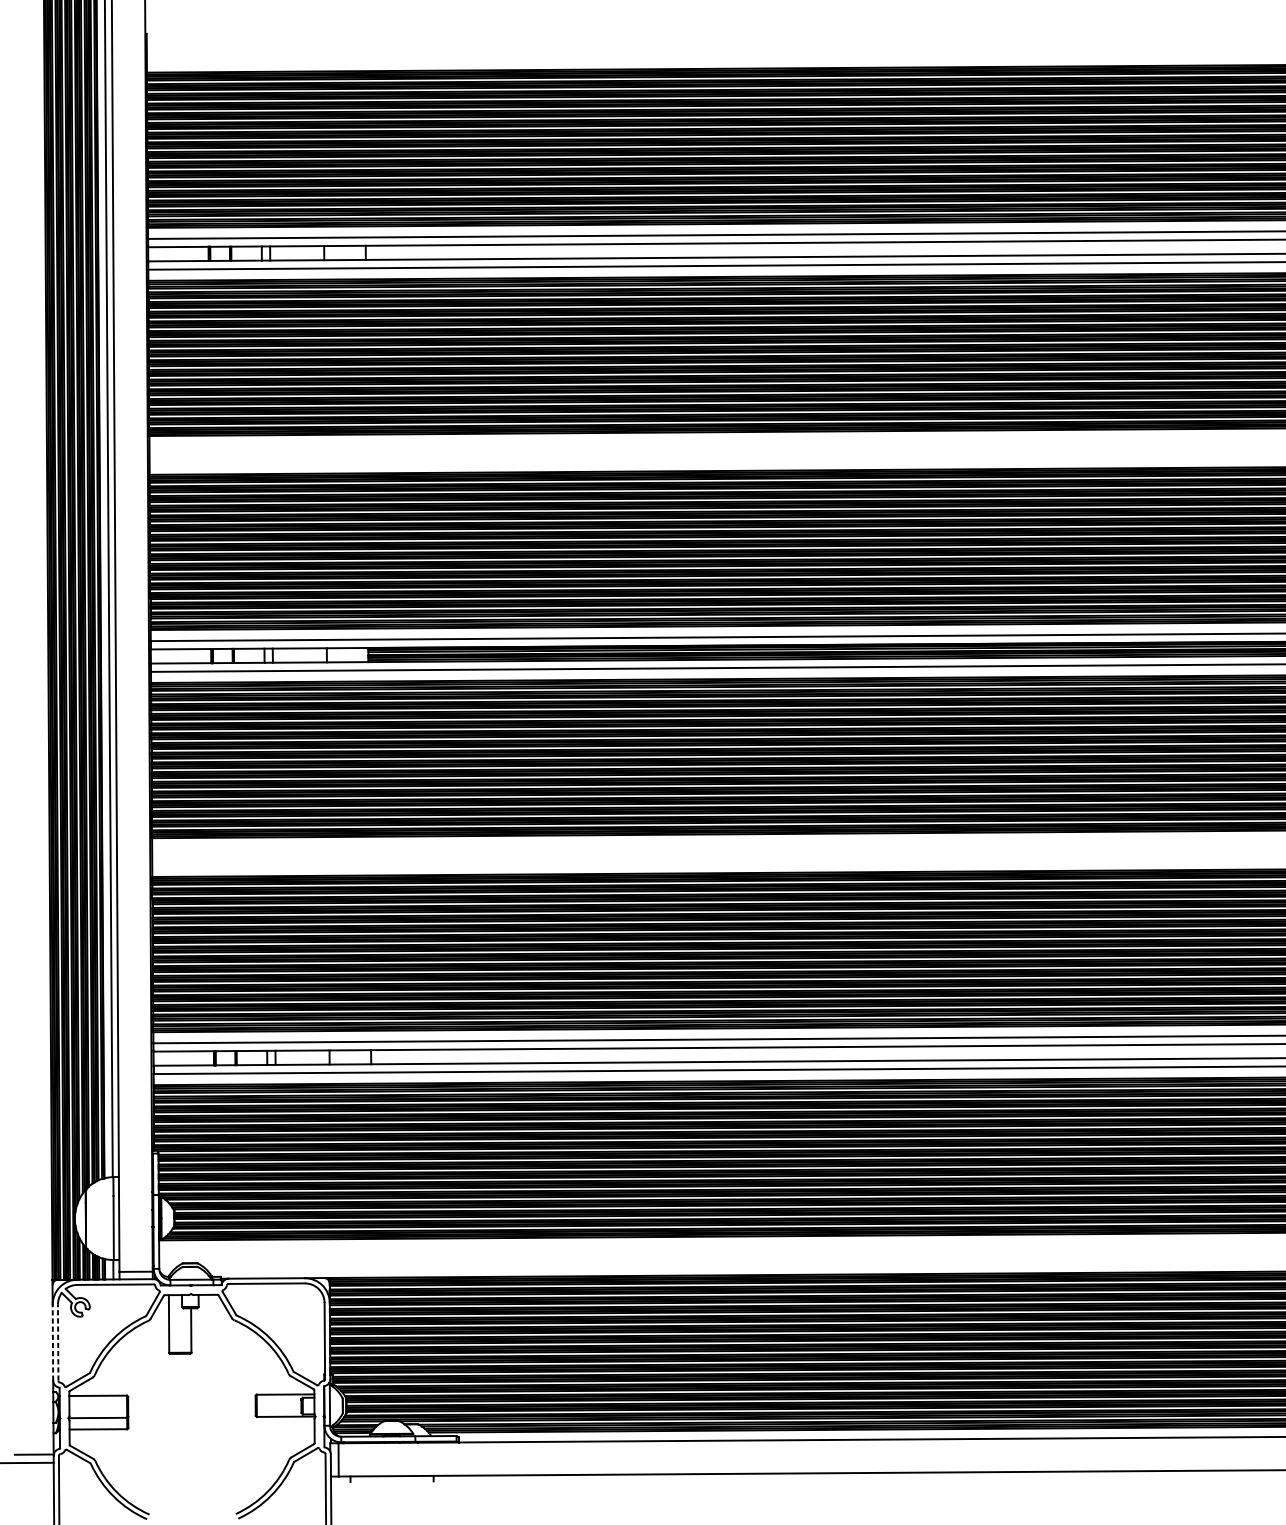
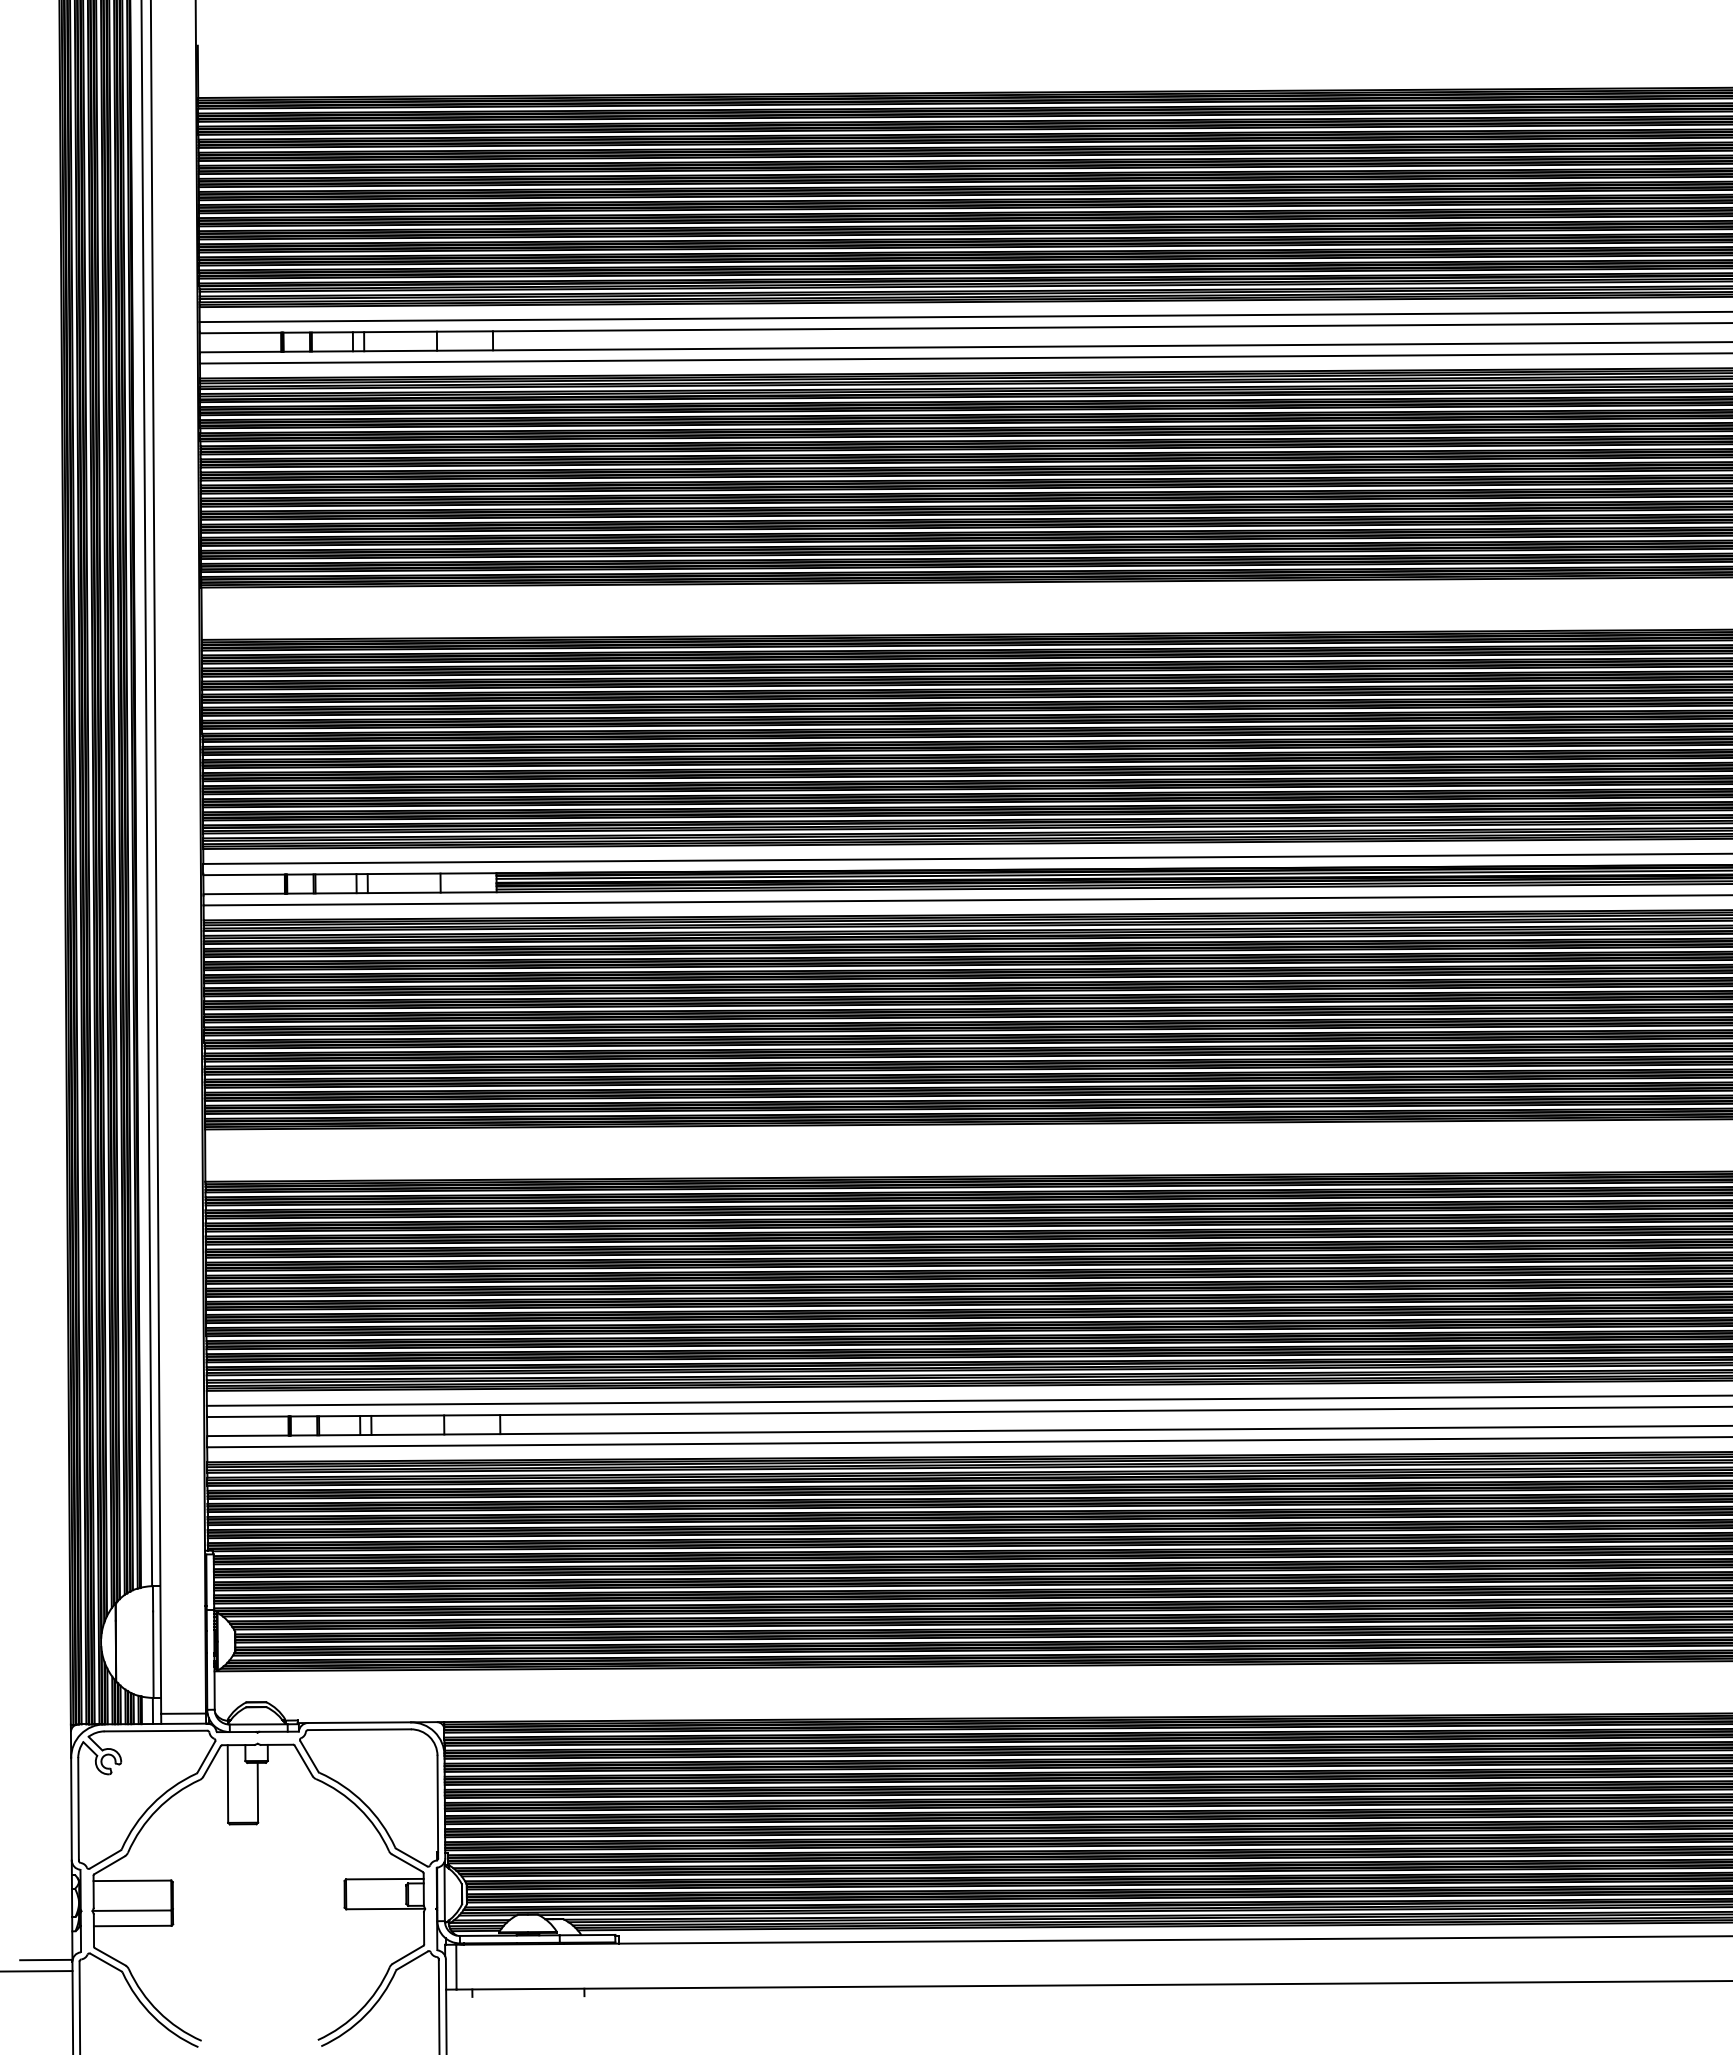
line: (52, 1342) -> (71, 1808), dashed -> solid
line: (58, 1342) -> (78, 1808), dashed -> solid

